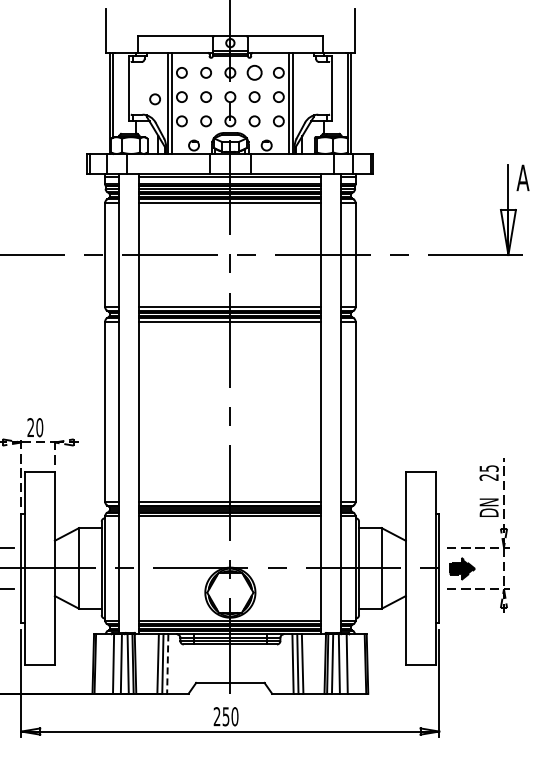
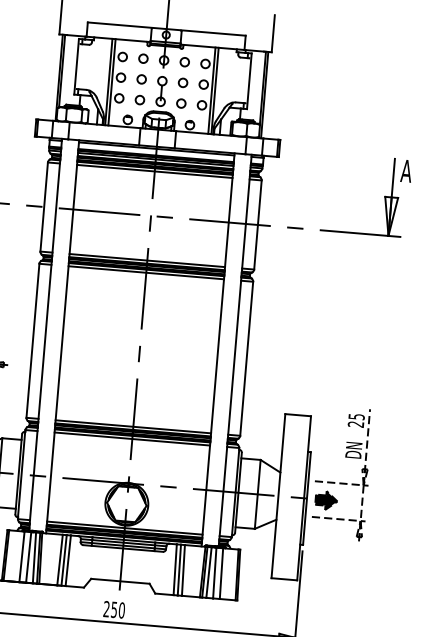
circle: (254, 72) -> (184, 61), size x0.71
circle: (154, 99) -> (97, 77), removed
line: (167, 664) -> (68, 561), dashed -> solid

